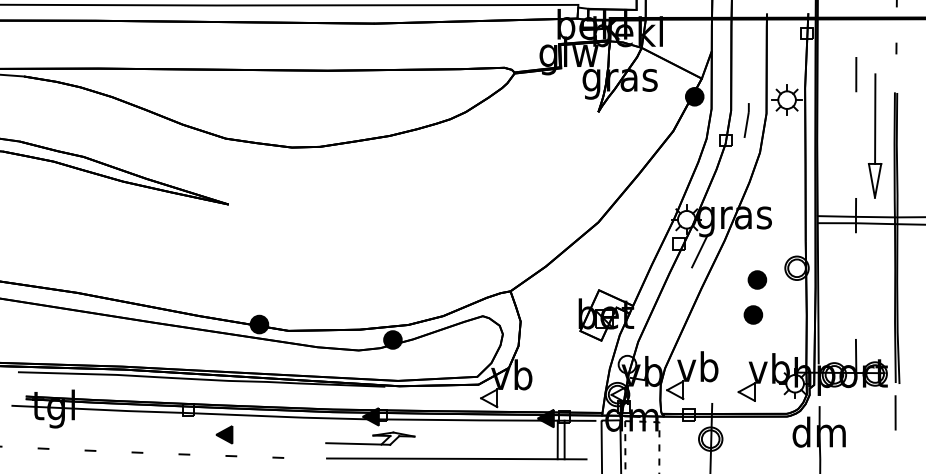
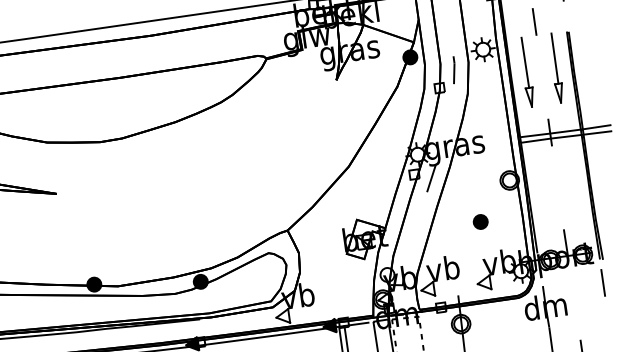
part: (837, 136) -> (526, 72), added
part: (874, 136) -> (555, 68), size x0.71
part: (757, 279) -> (480, 193), removed

